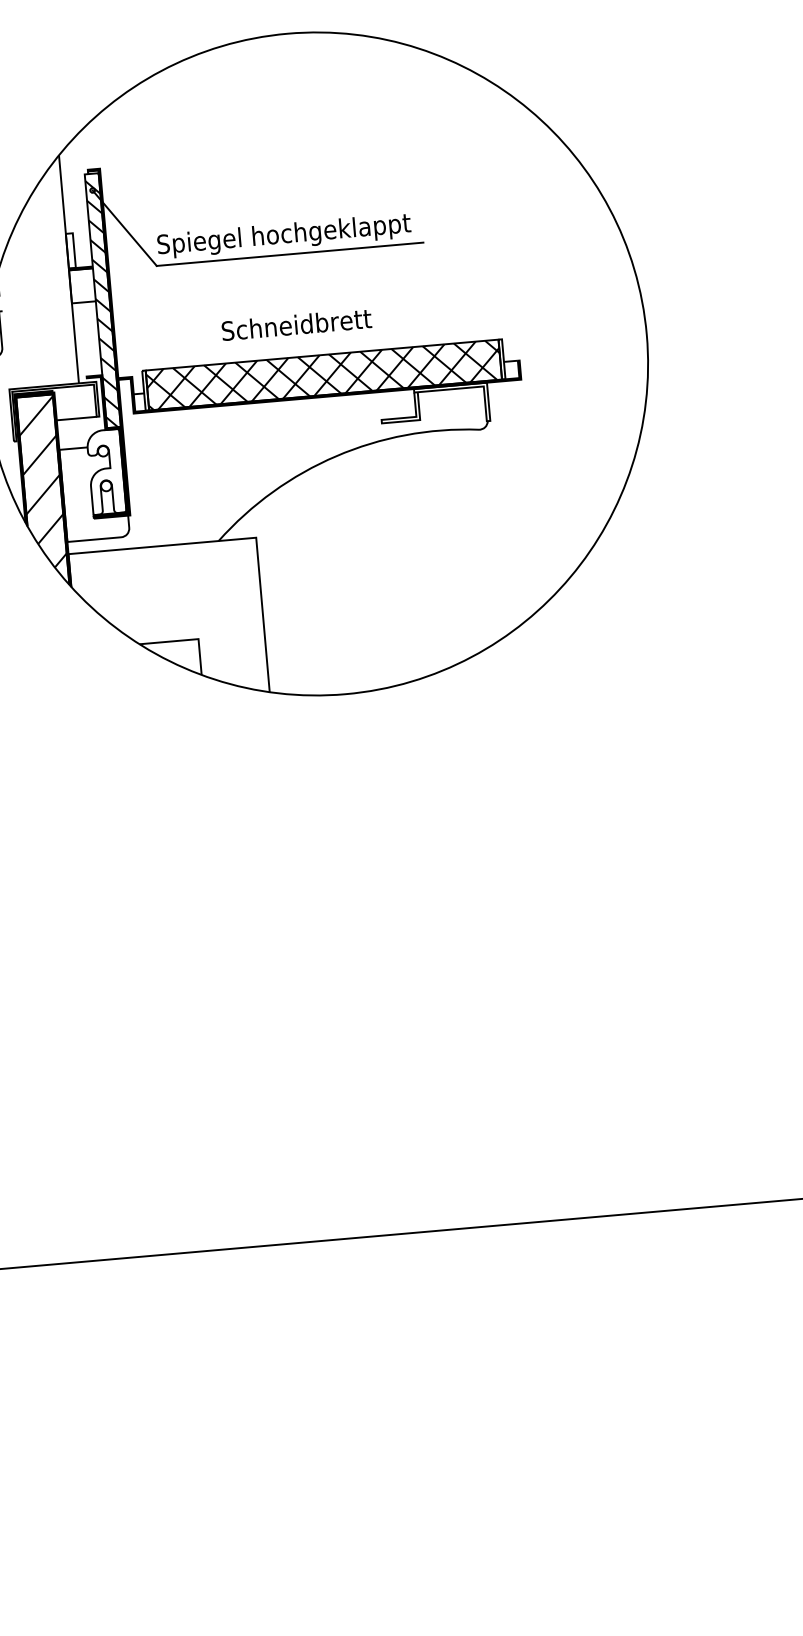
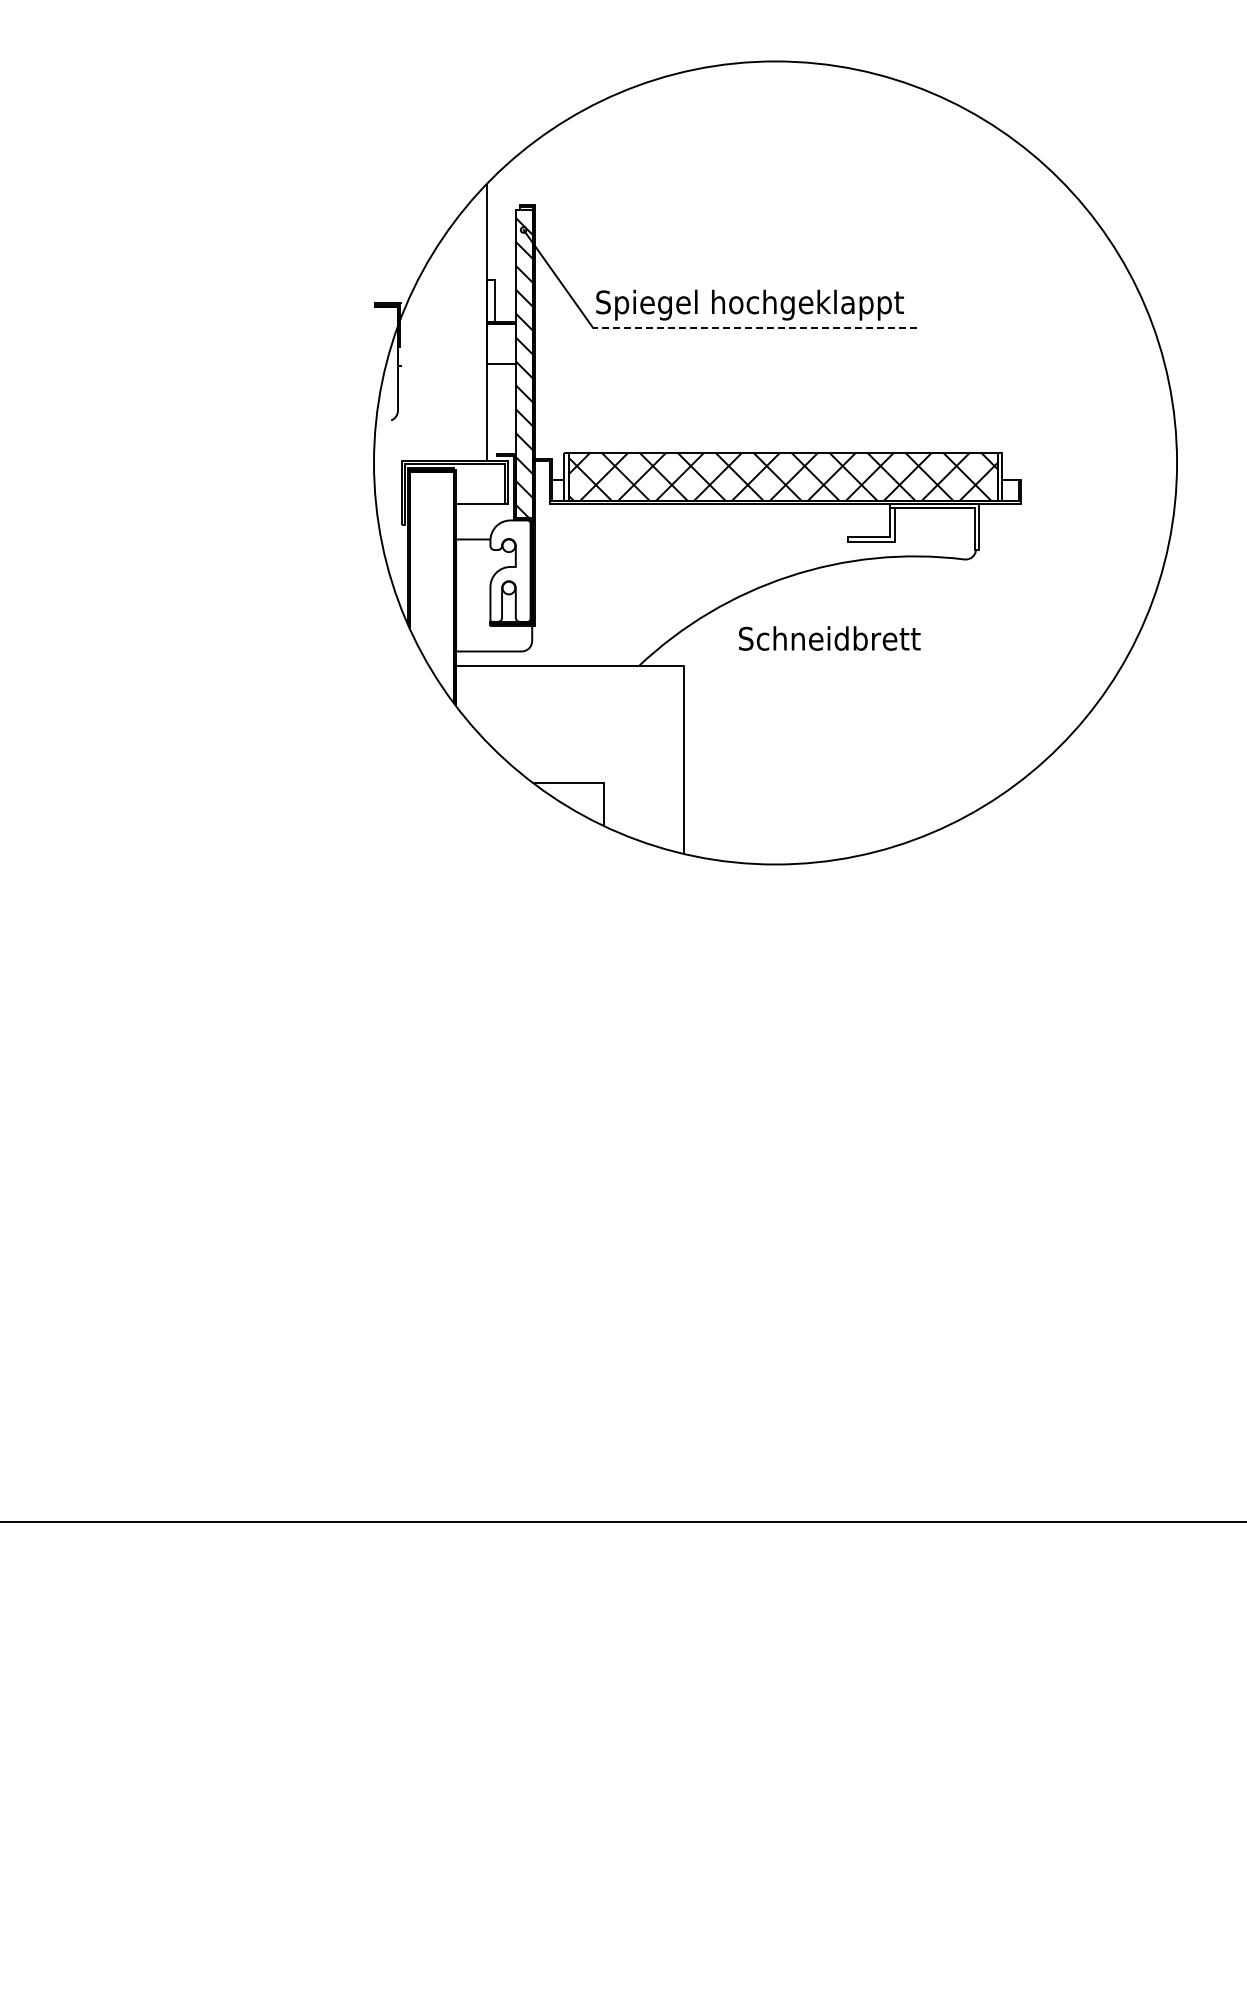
line: (289, 254) -> (754, 327), solid -> dashed
text: (296, 324) -> (829, 638), moved
hatch: (41, 482) -> (431, 577), removed

